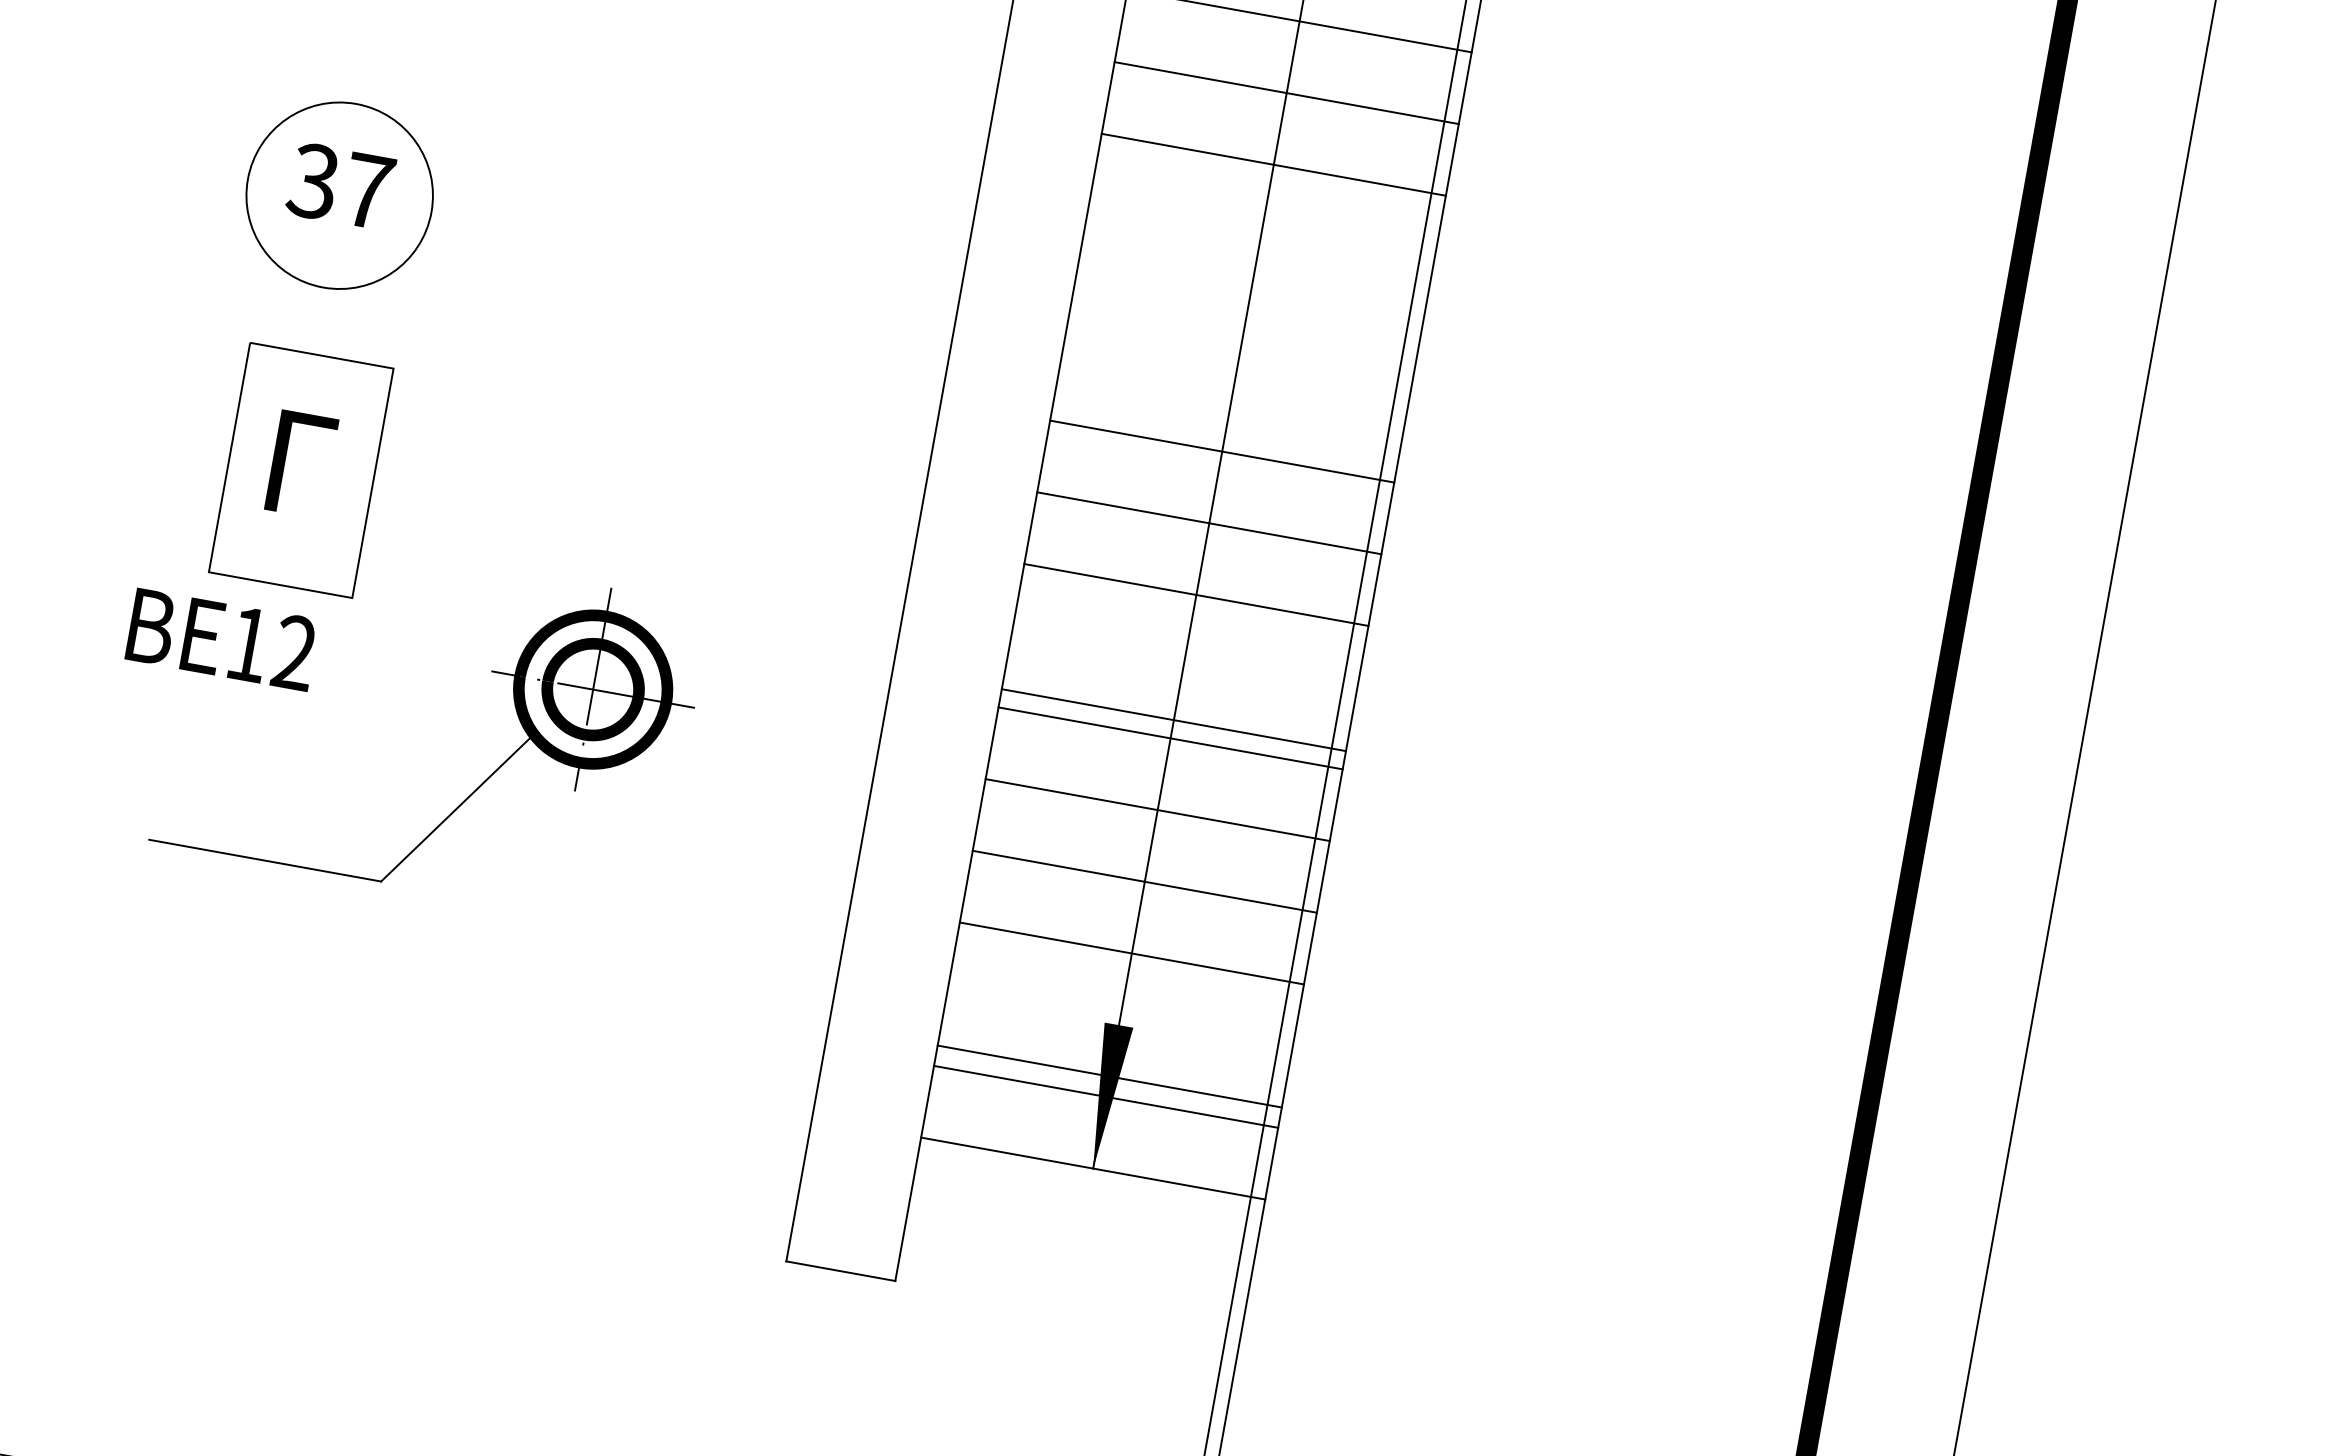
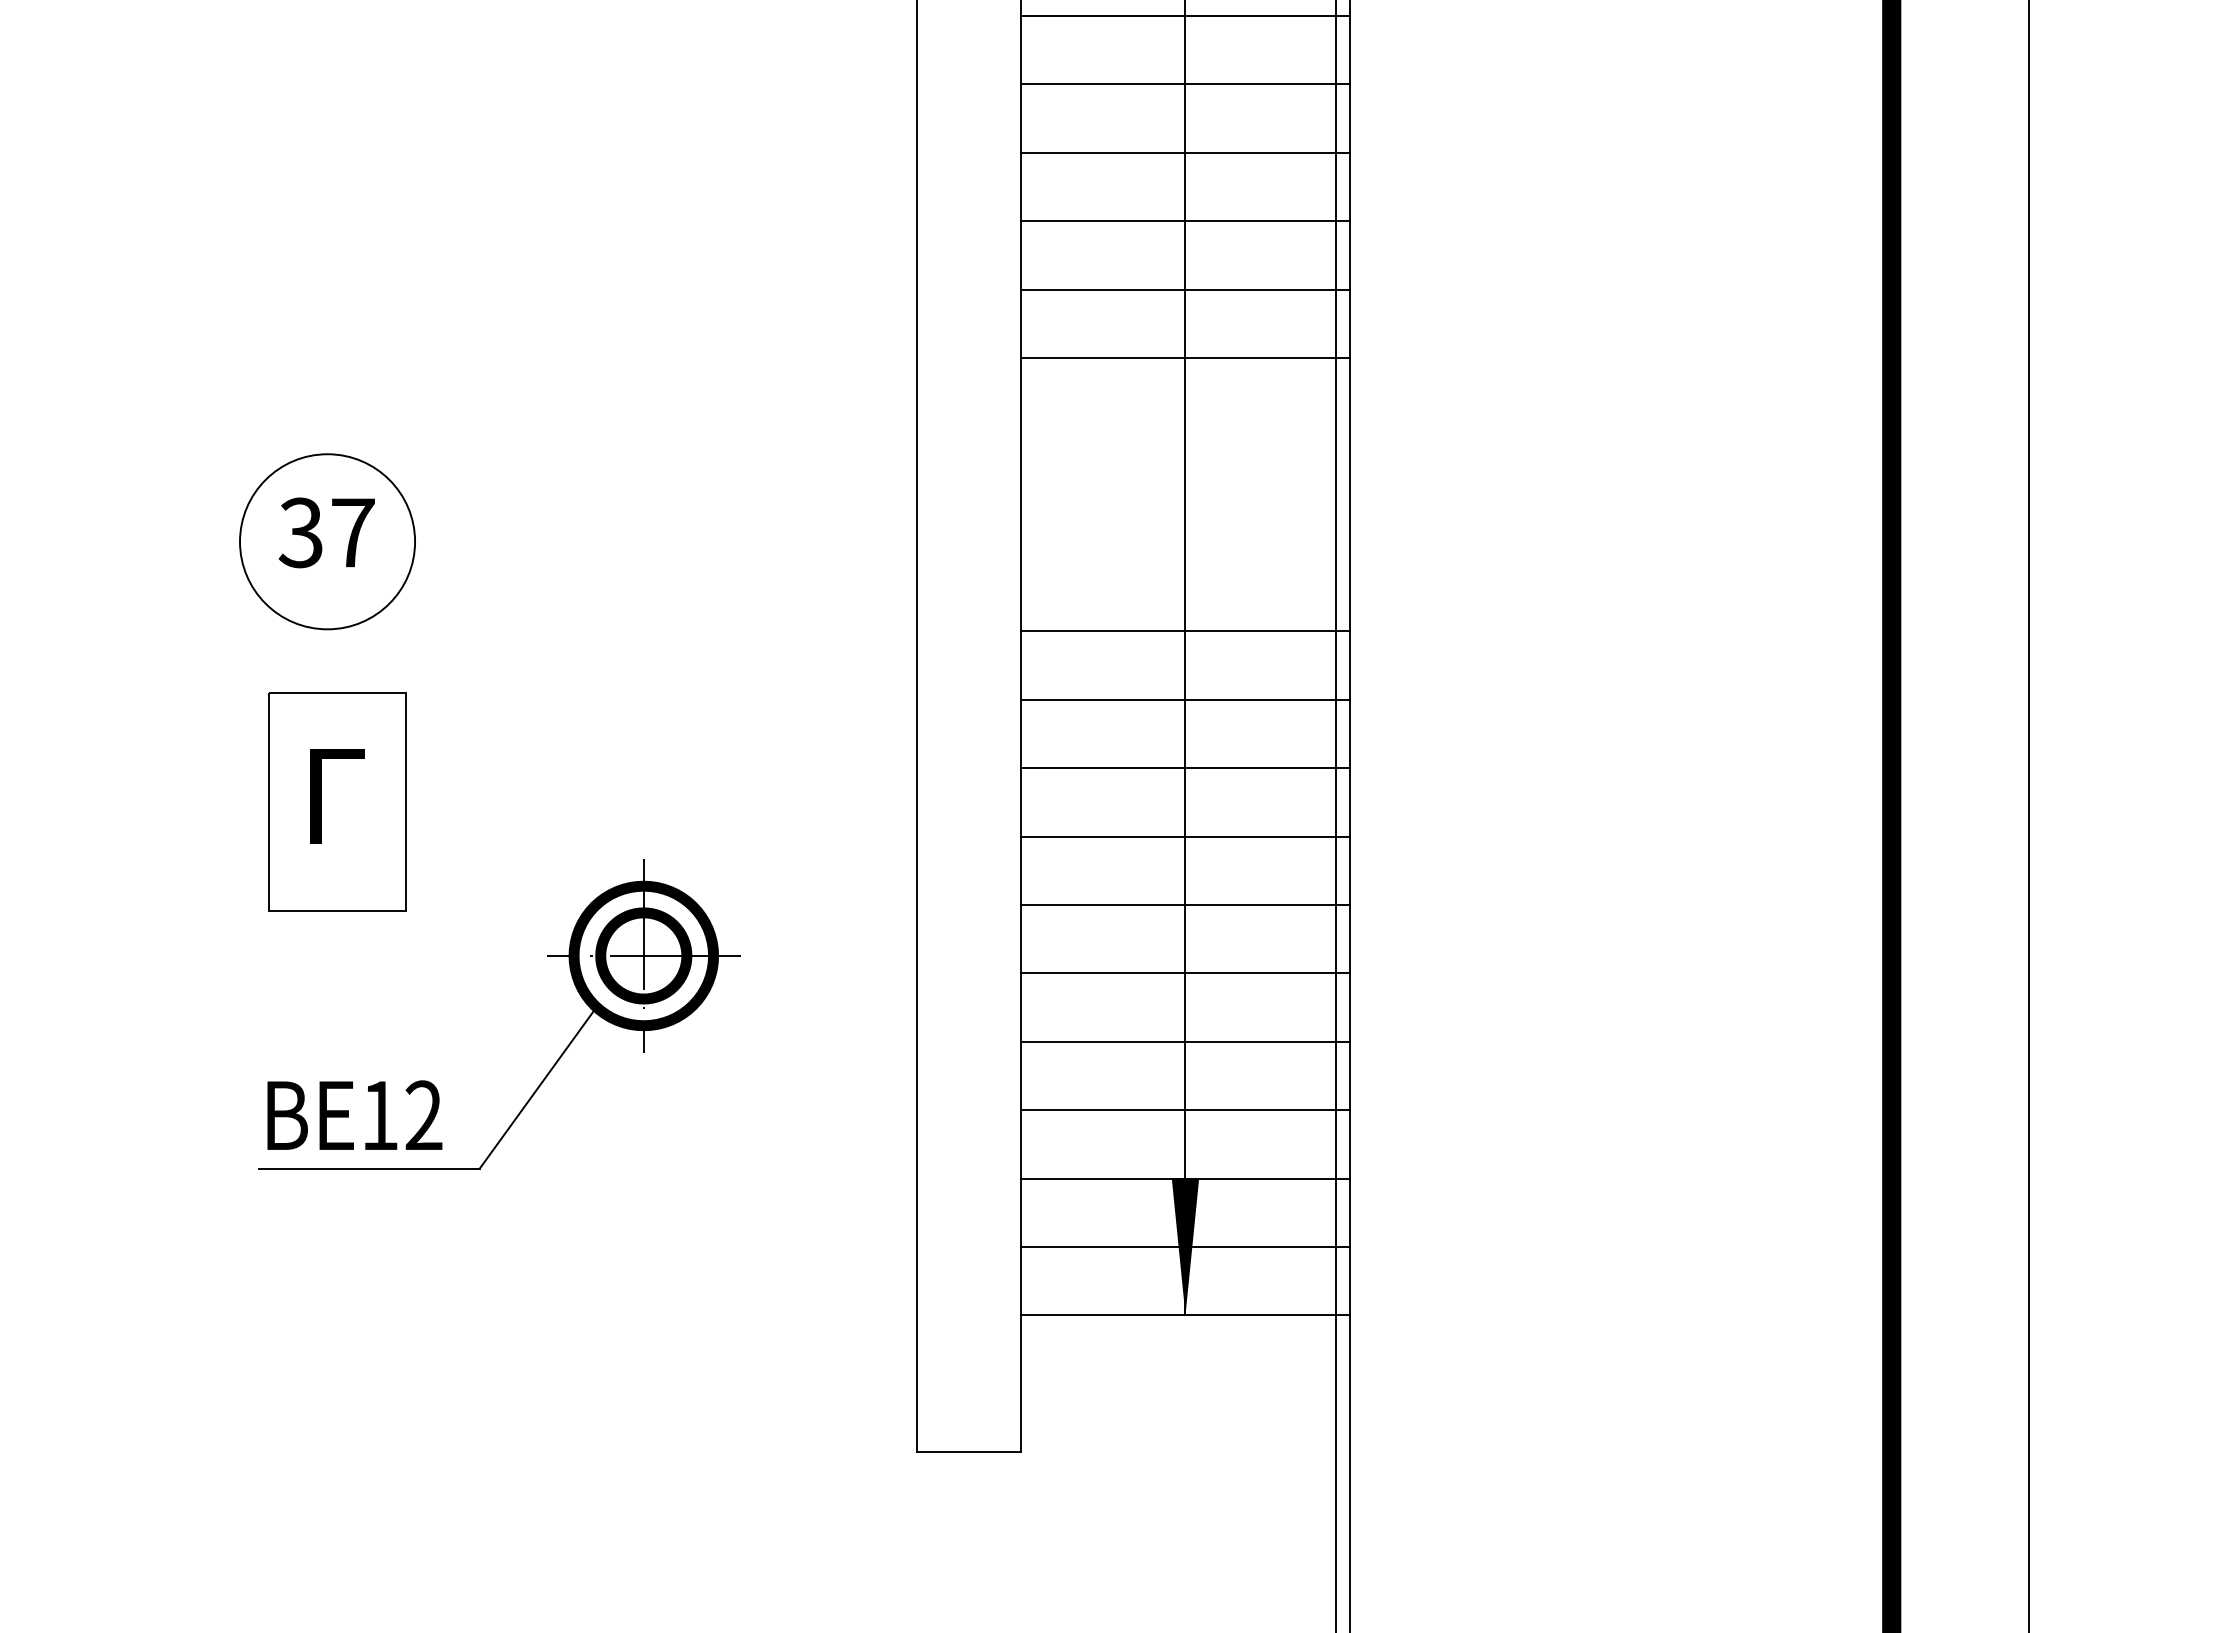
text: (222, 638) -> (354, 1114), moved
line: (1173, 720) -> (1185, 836), moved
line: (1109, 1076) -> (1185, 1178), moved

